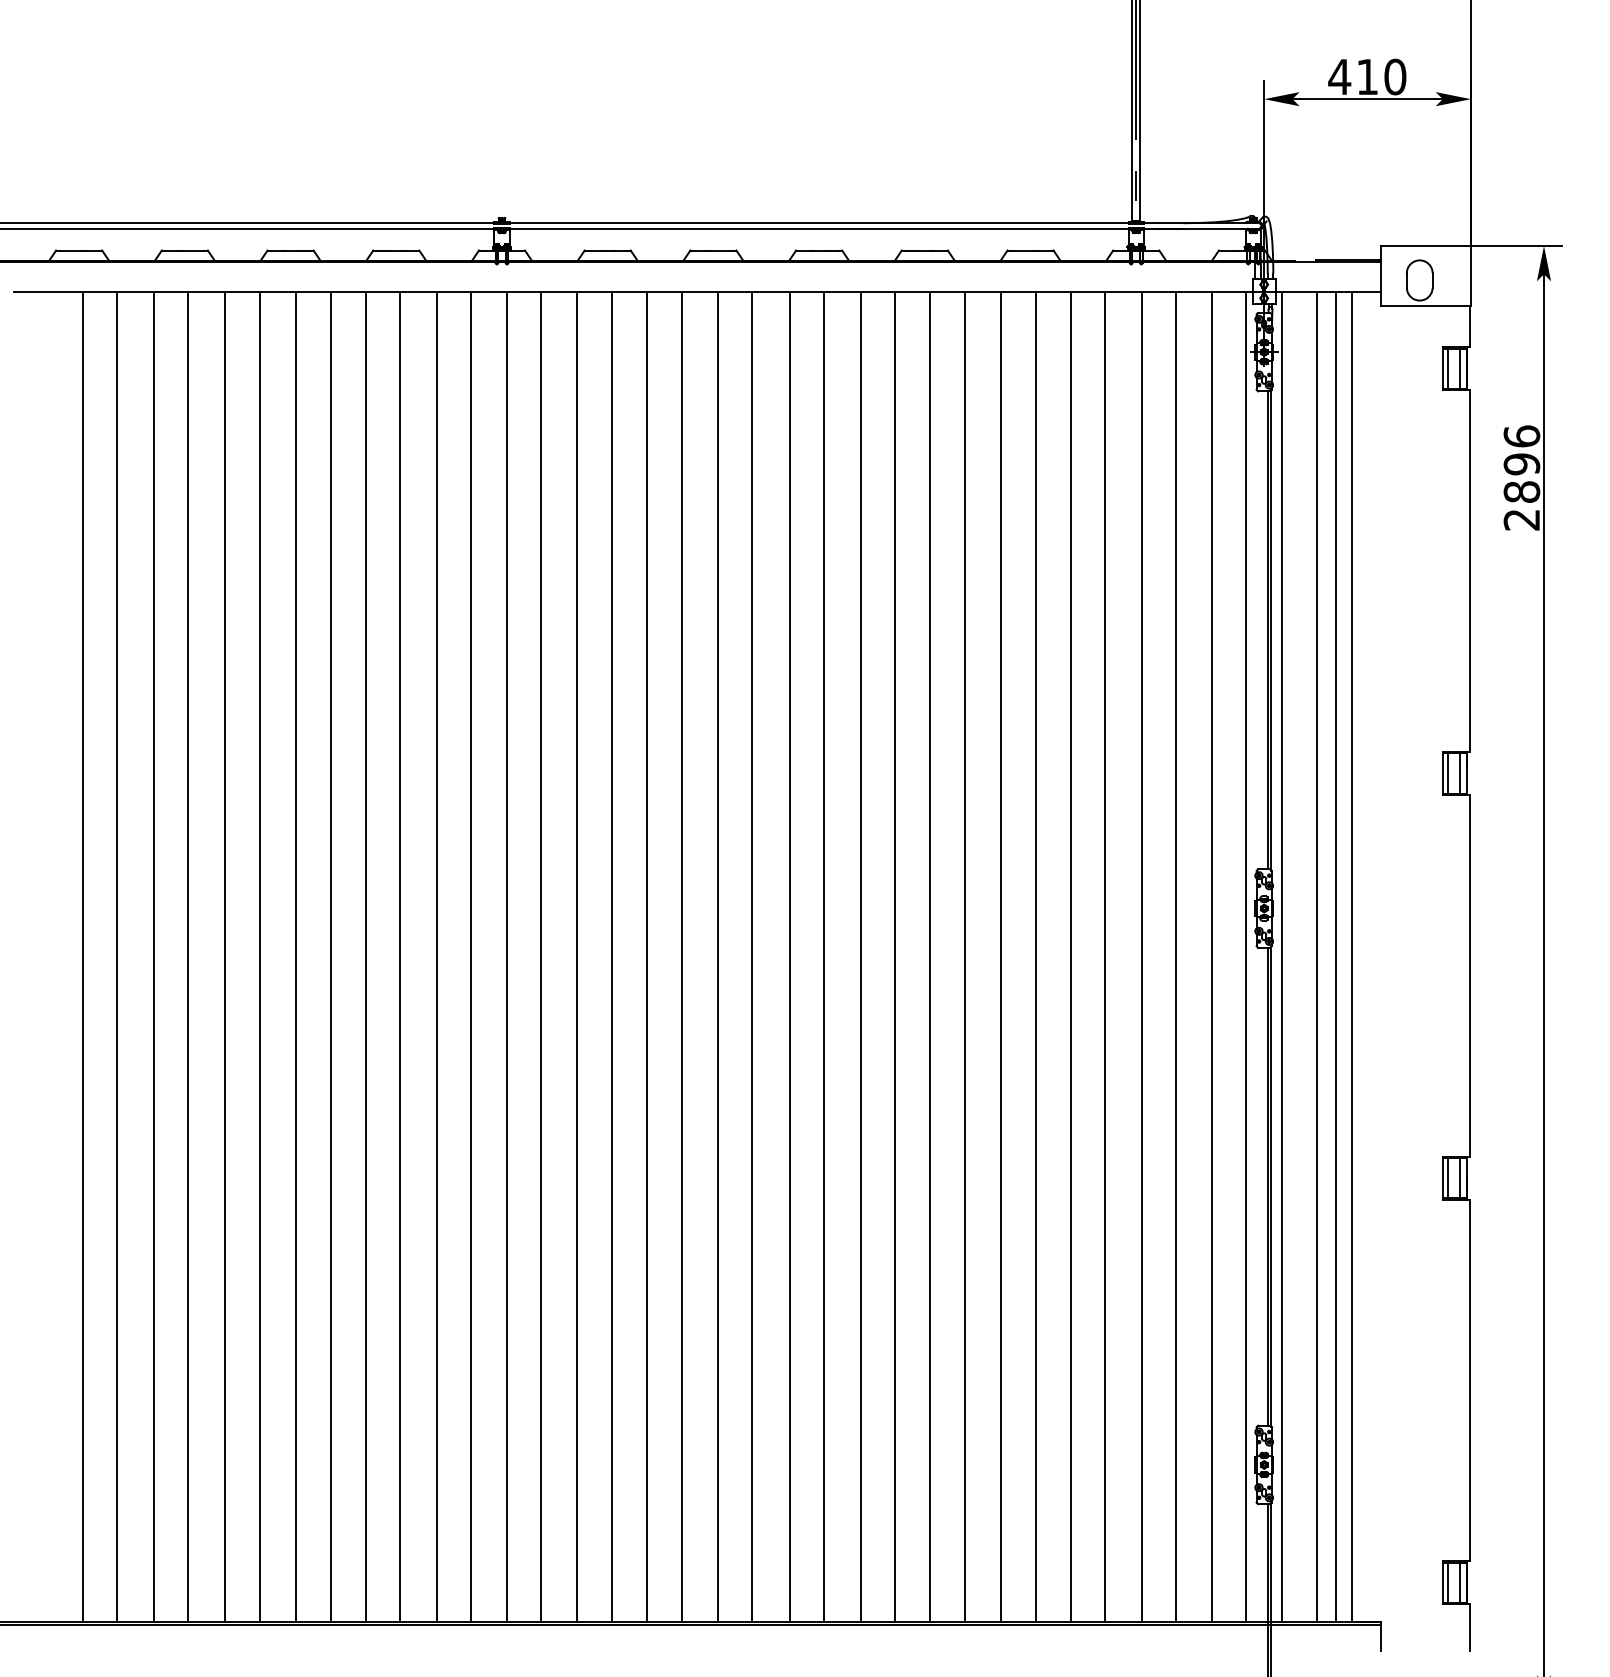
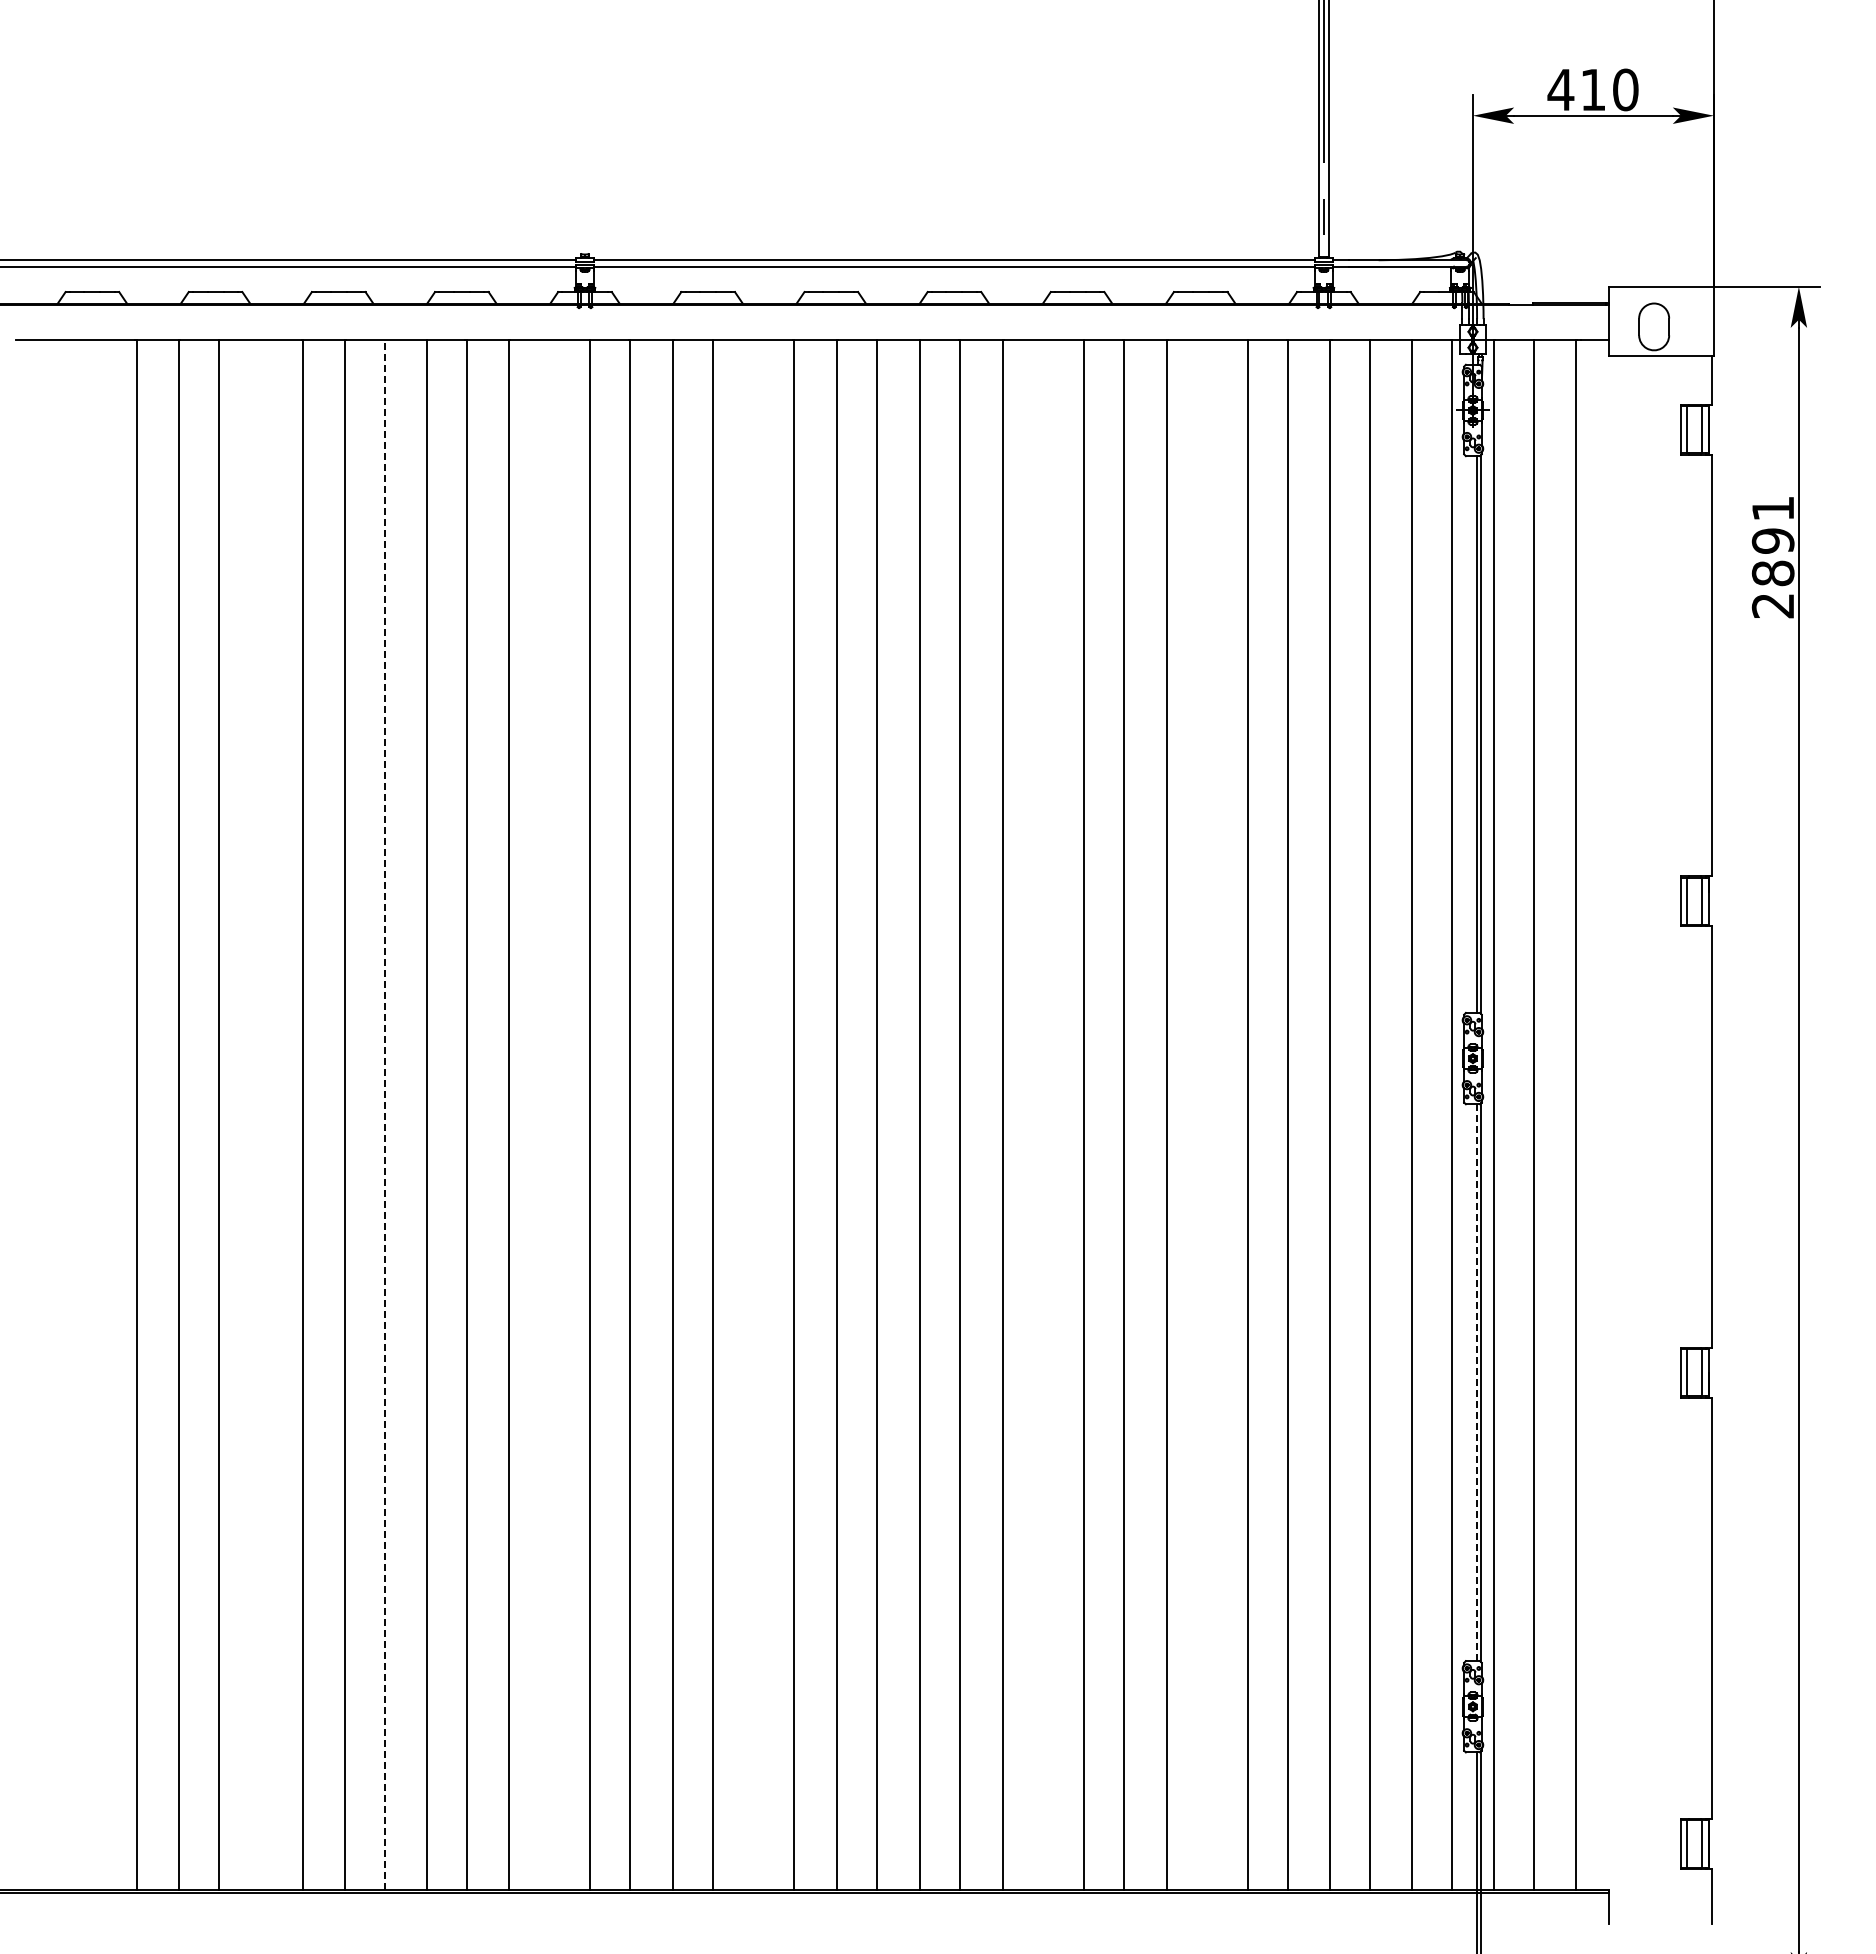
text: (1521, 436) -> (1772, 508), 2896 -> 2891
line: (82, 957) -> (96, 1115), removed
line: (225, 957) -> (262, 1115), removed
line: (330, 957) -> (385, 1115), solid -> dashed
line: (471, 957) -> (549, 1115), removed
line: (647, 957) -> (754, 1115), removed
line: (894, 957) -> (1042, 1115), removed
line: (1035, 957) -> (1206, 1115), removed
line: (1335, 957) -> (1556, 1115), removed
line: (1267, 1187) -> (1476, 1383), solid -> dashed

